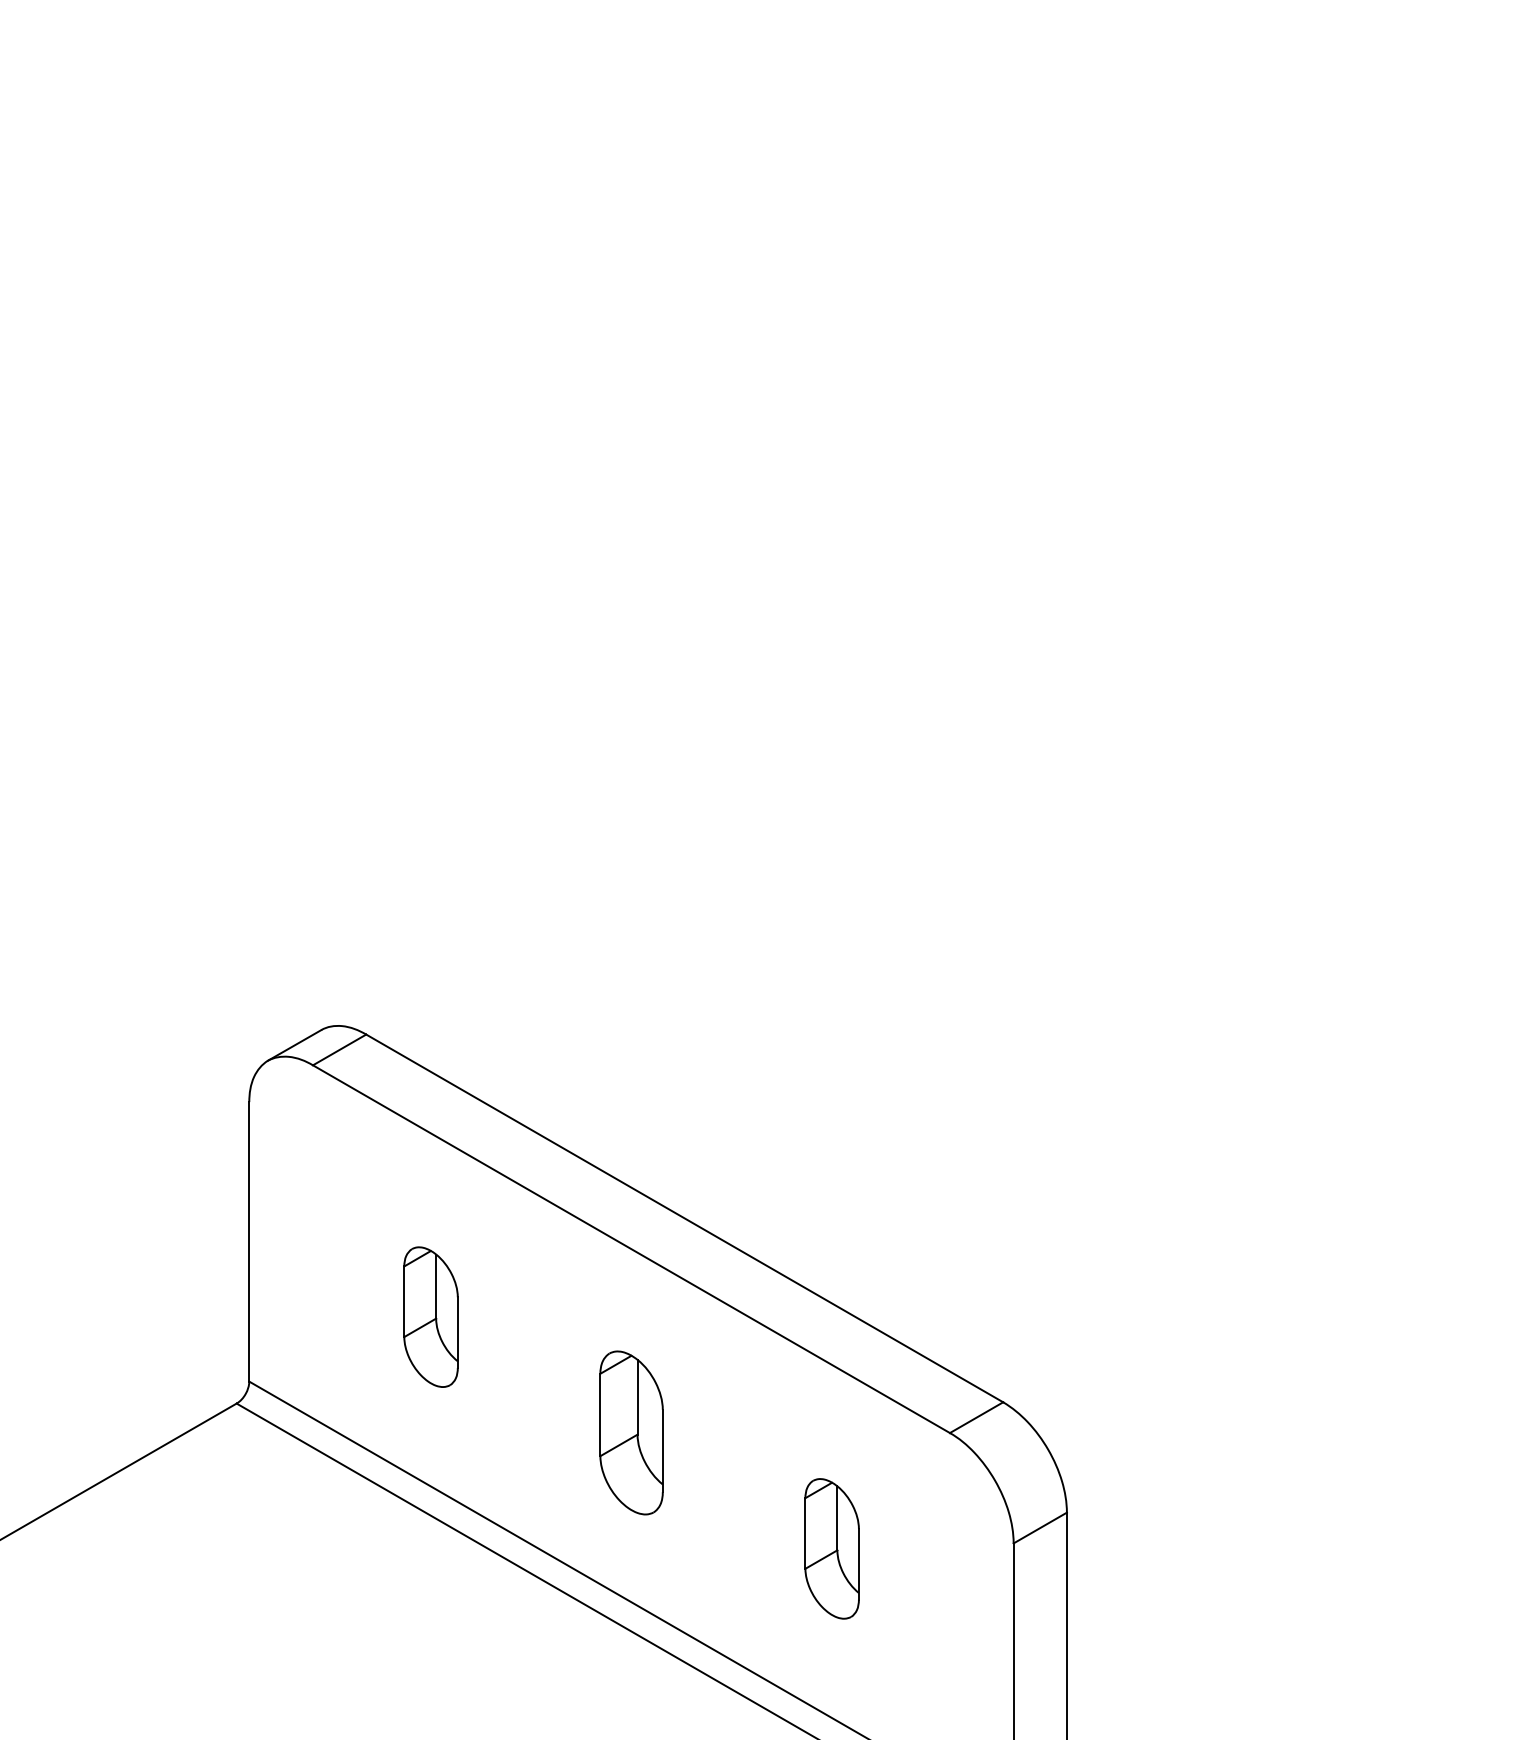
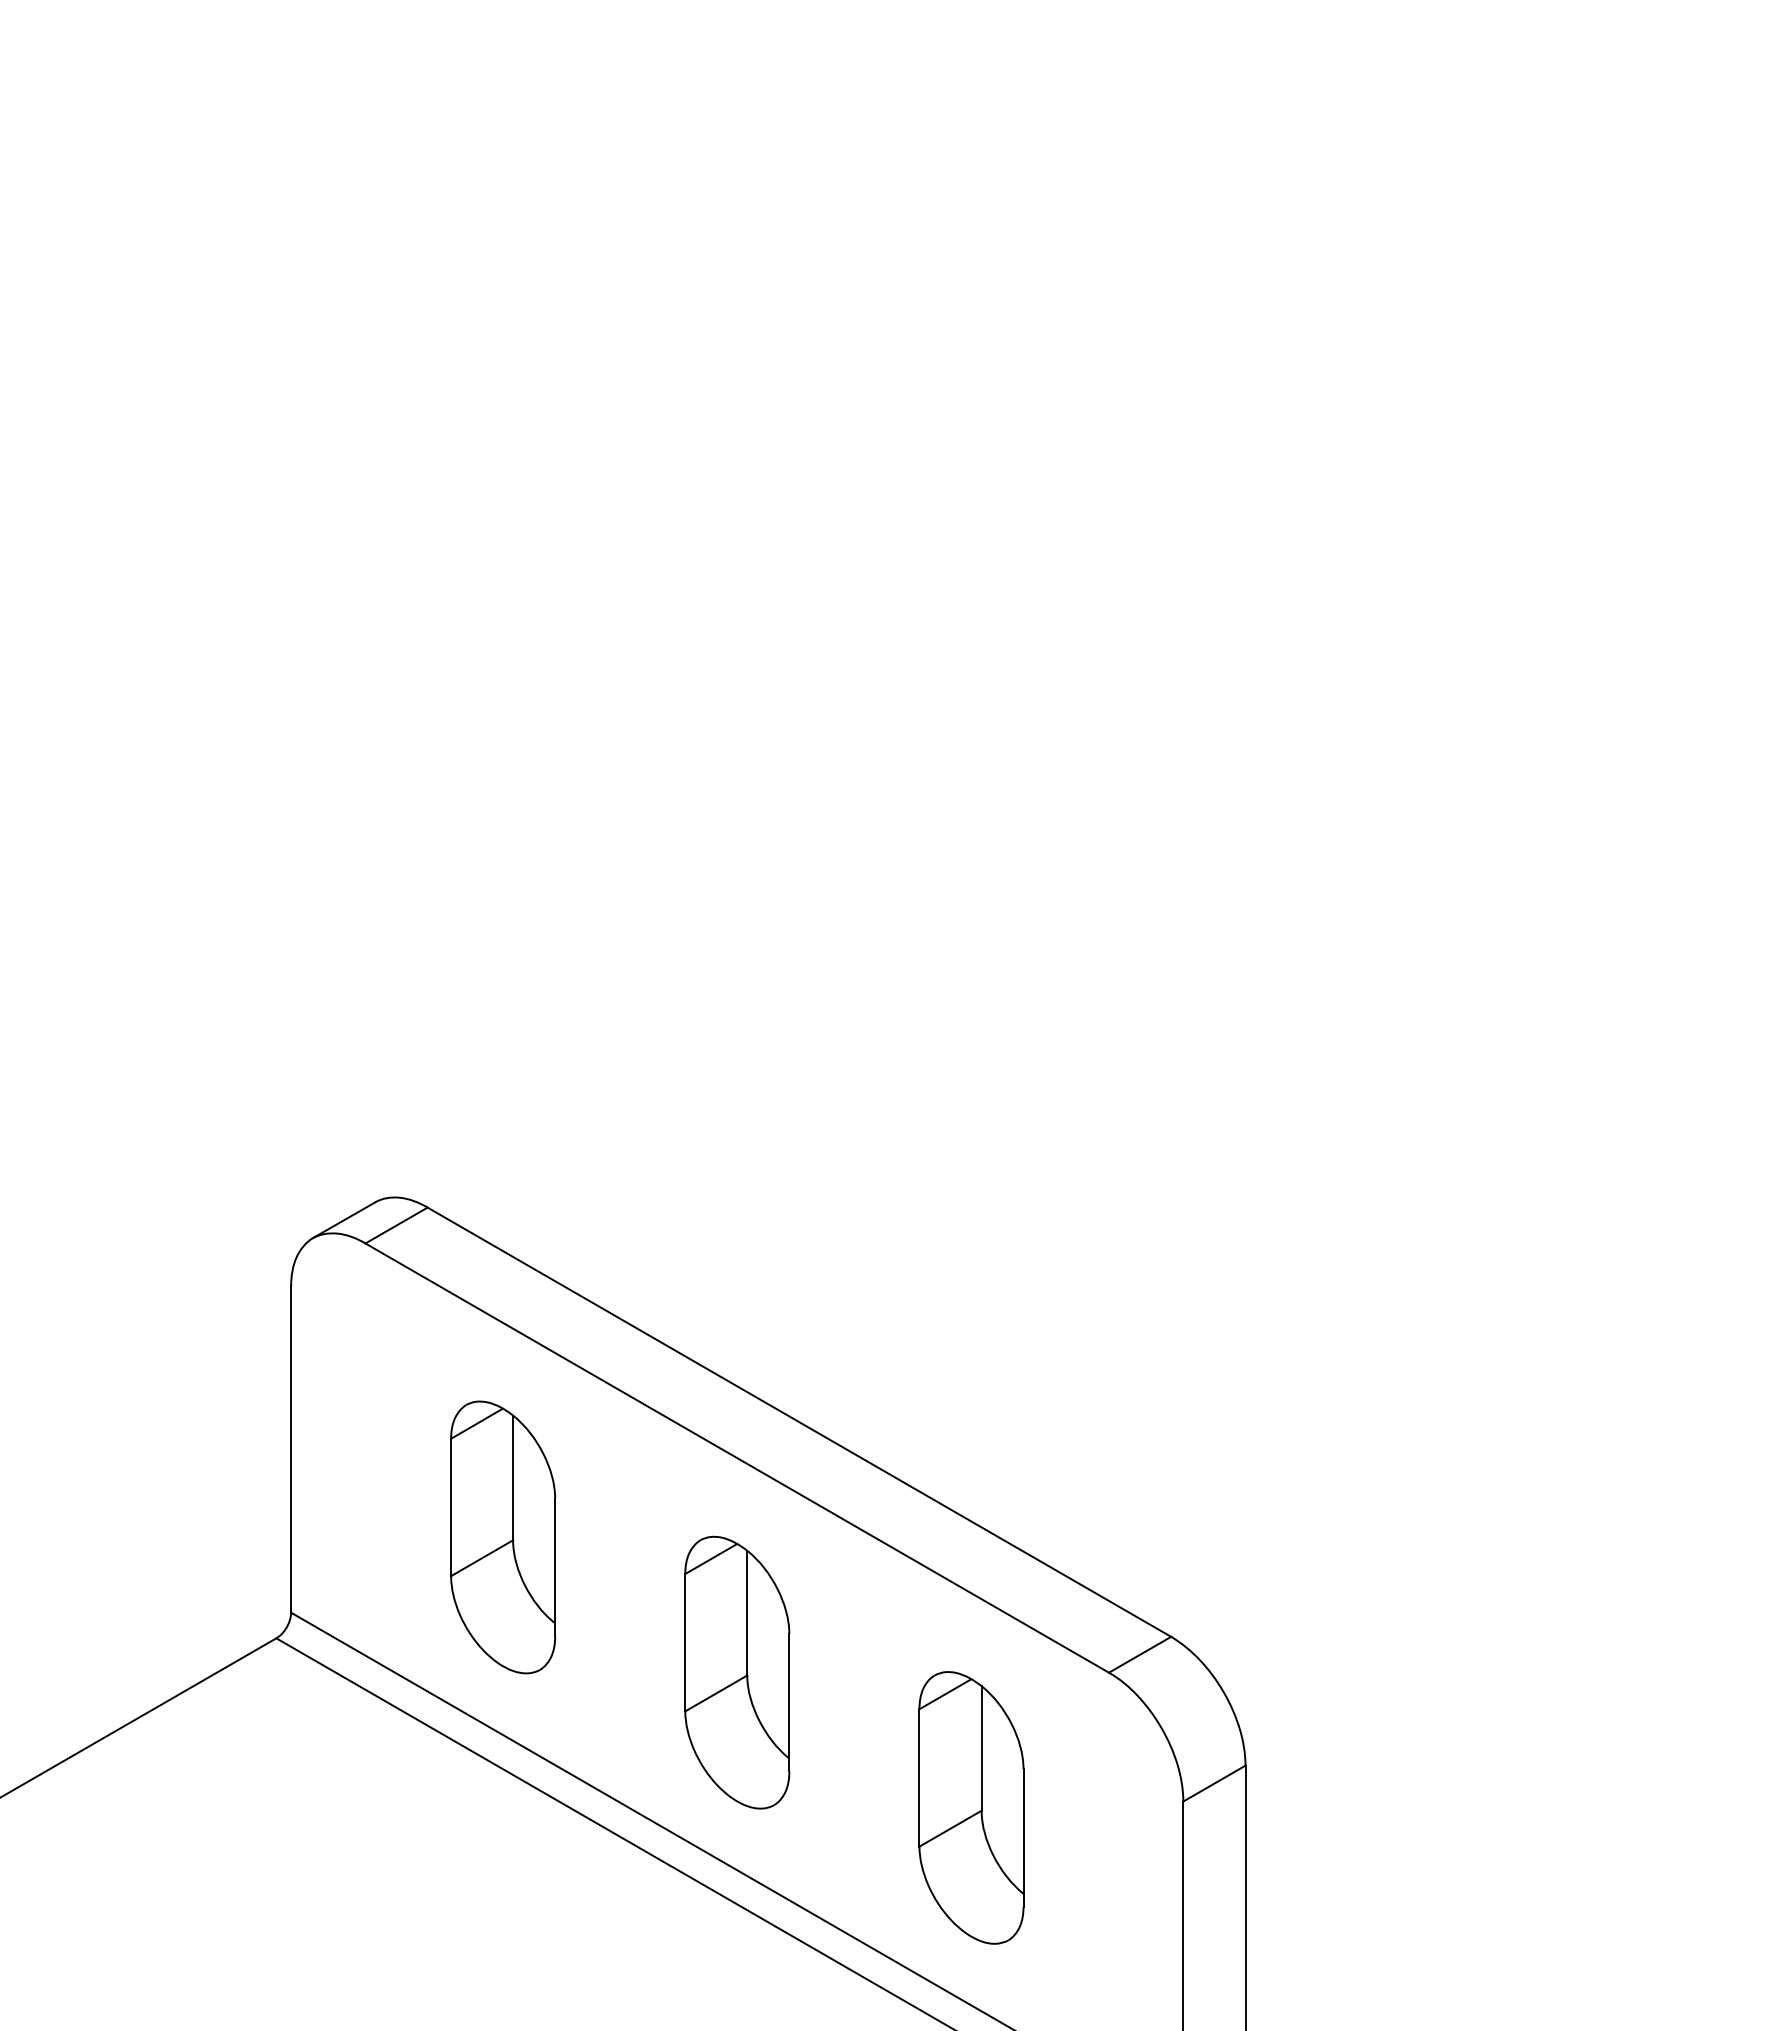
part: (431, 1317) -> (503, 1537), size x1.67
part: (631, 1432) -> (737, 1672), size x1.43
part: (832, 1548) -> (971, 1807), size x1.67

